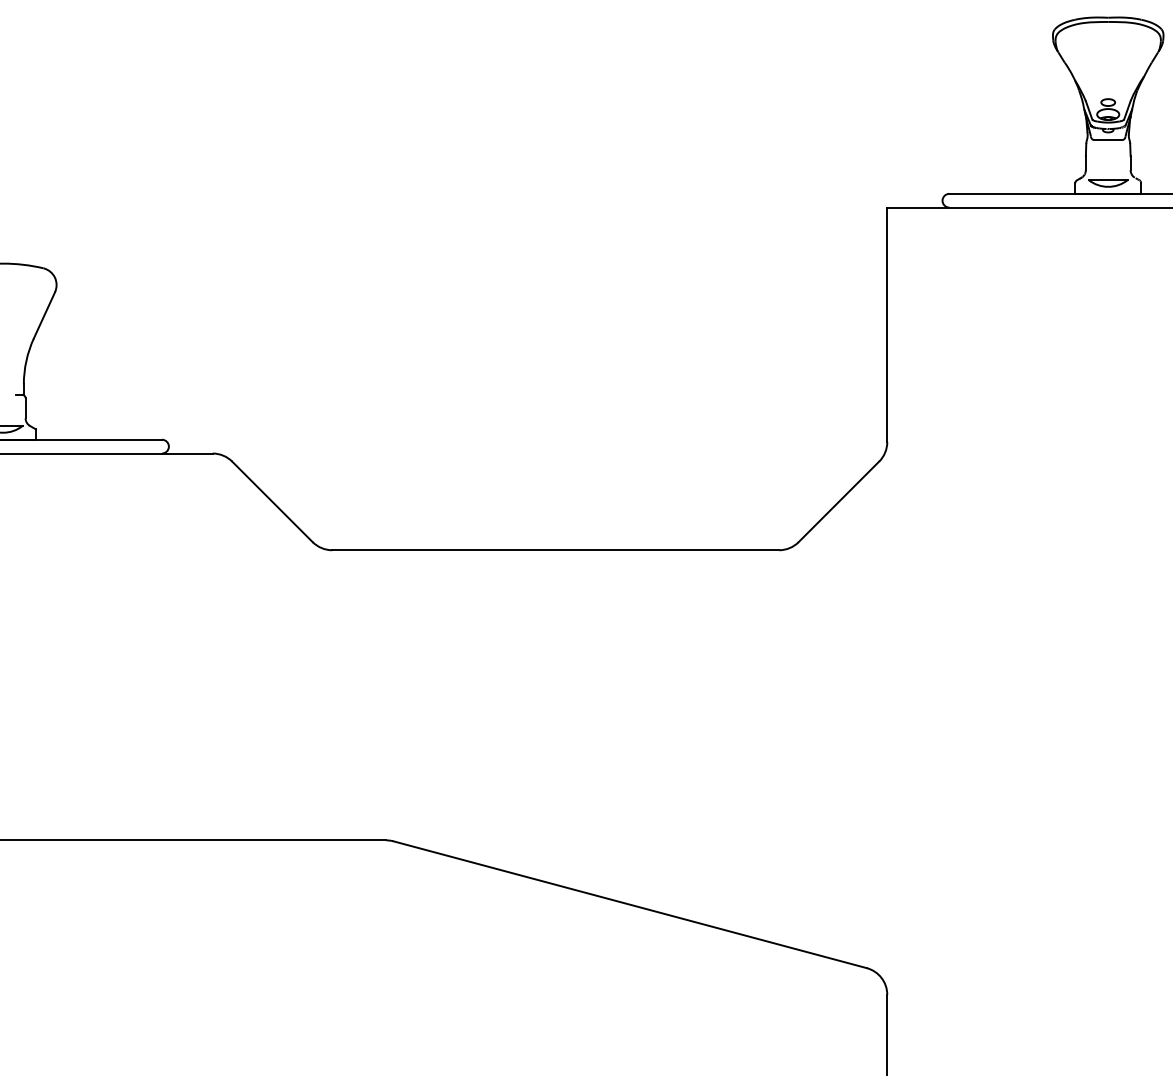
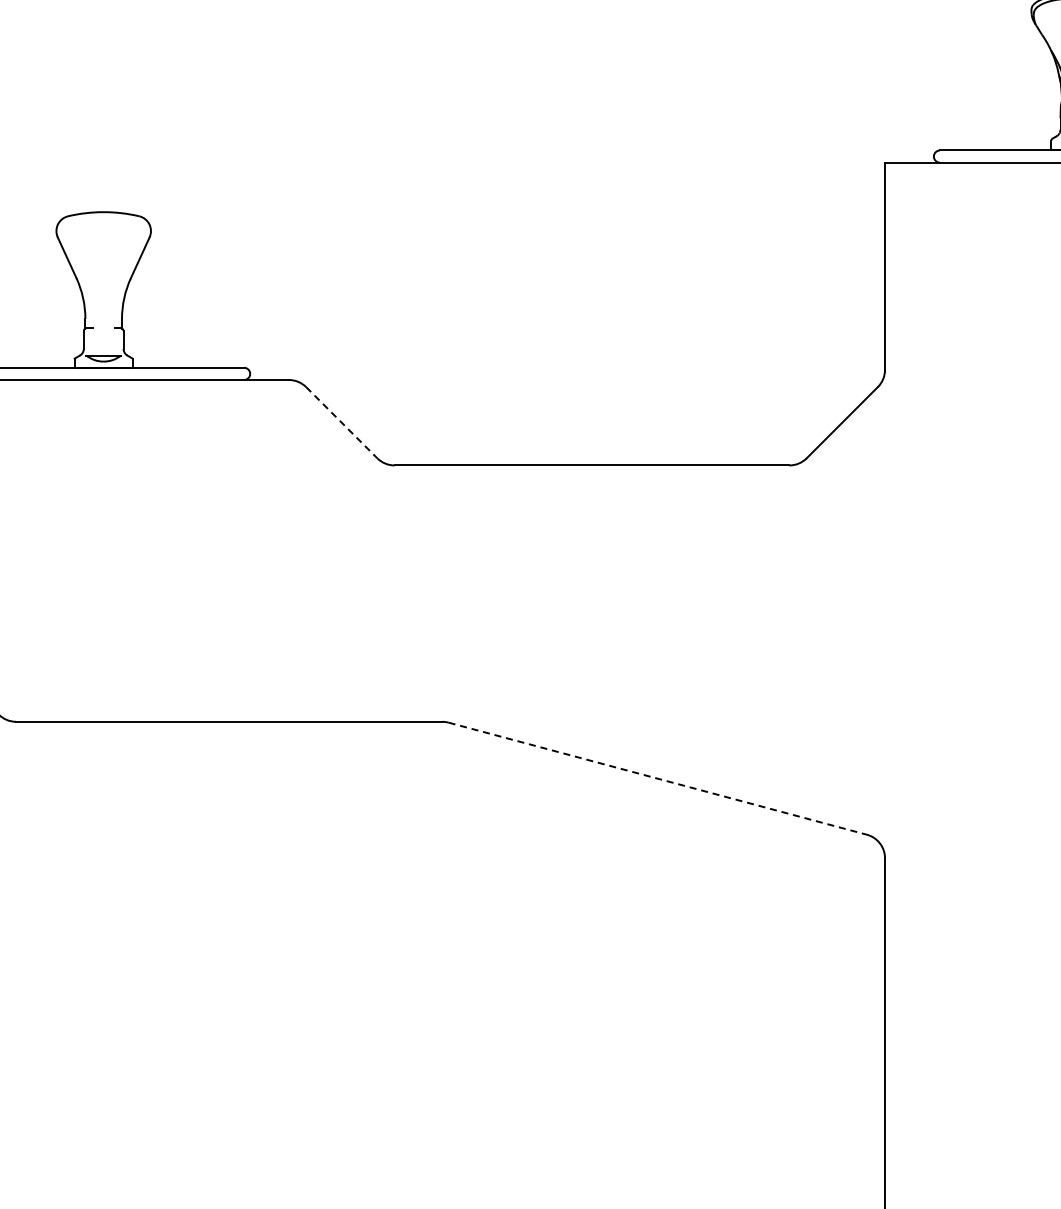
line: (273, 502) -> (342, 423), solid -> dashed
line: (629, 904) -> (657, 778), solid -> dashed

